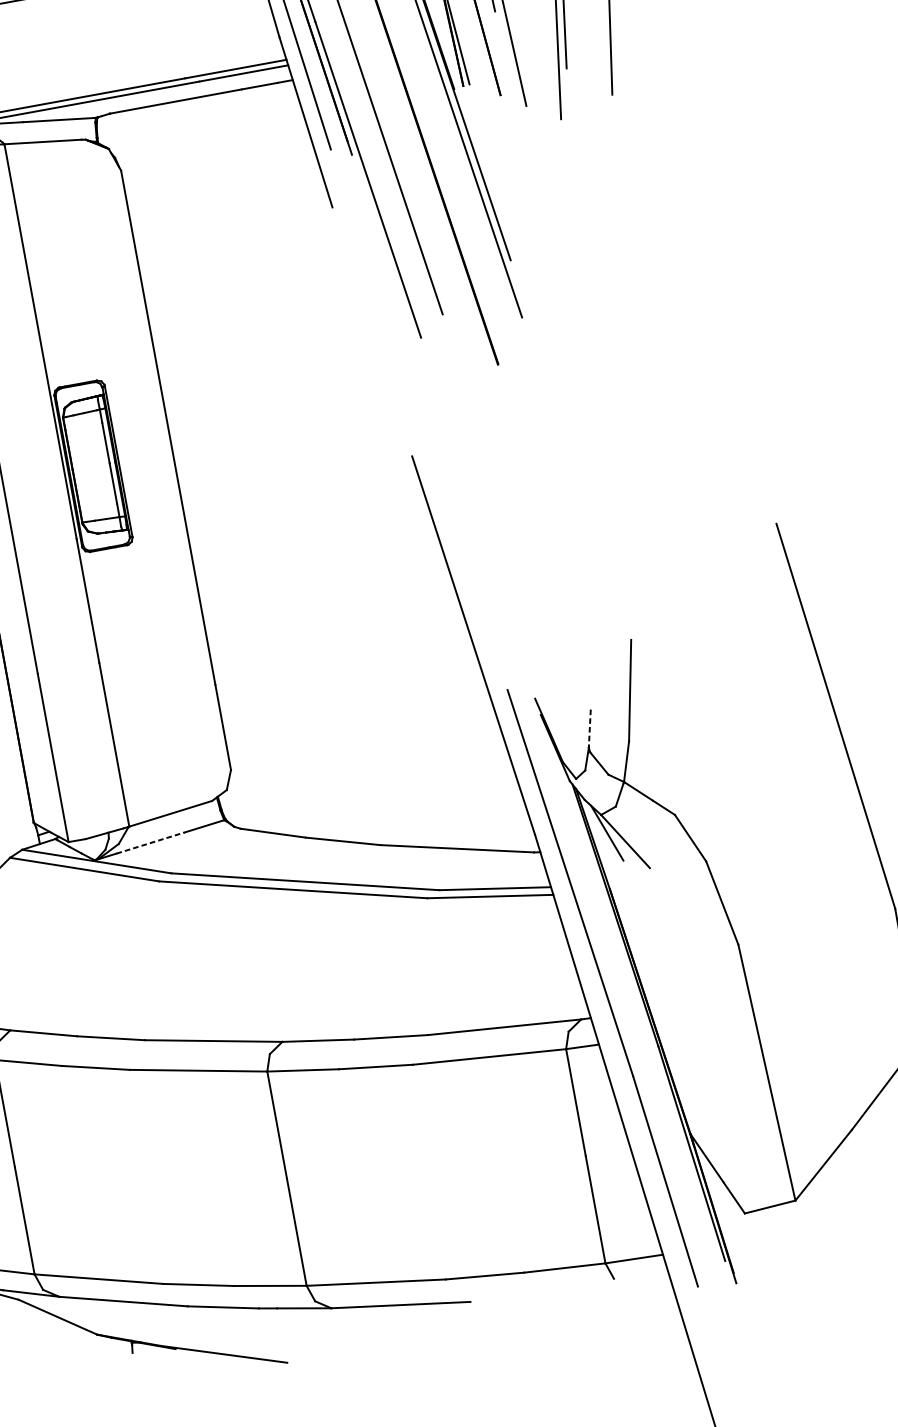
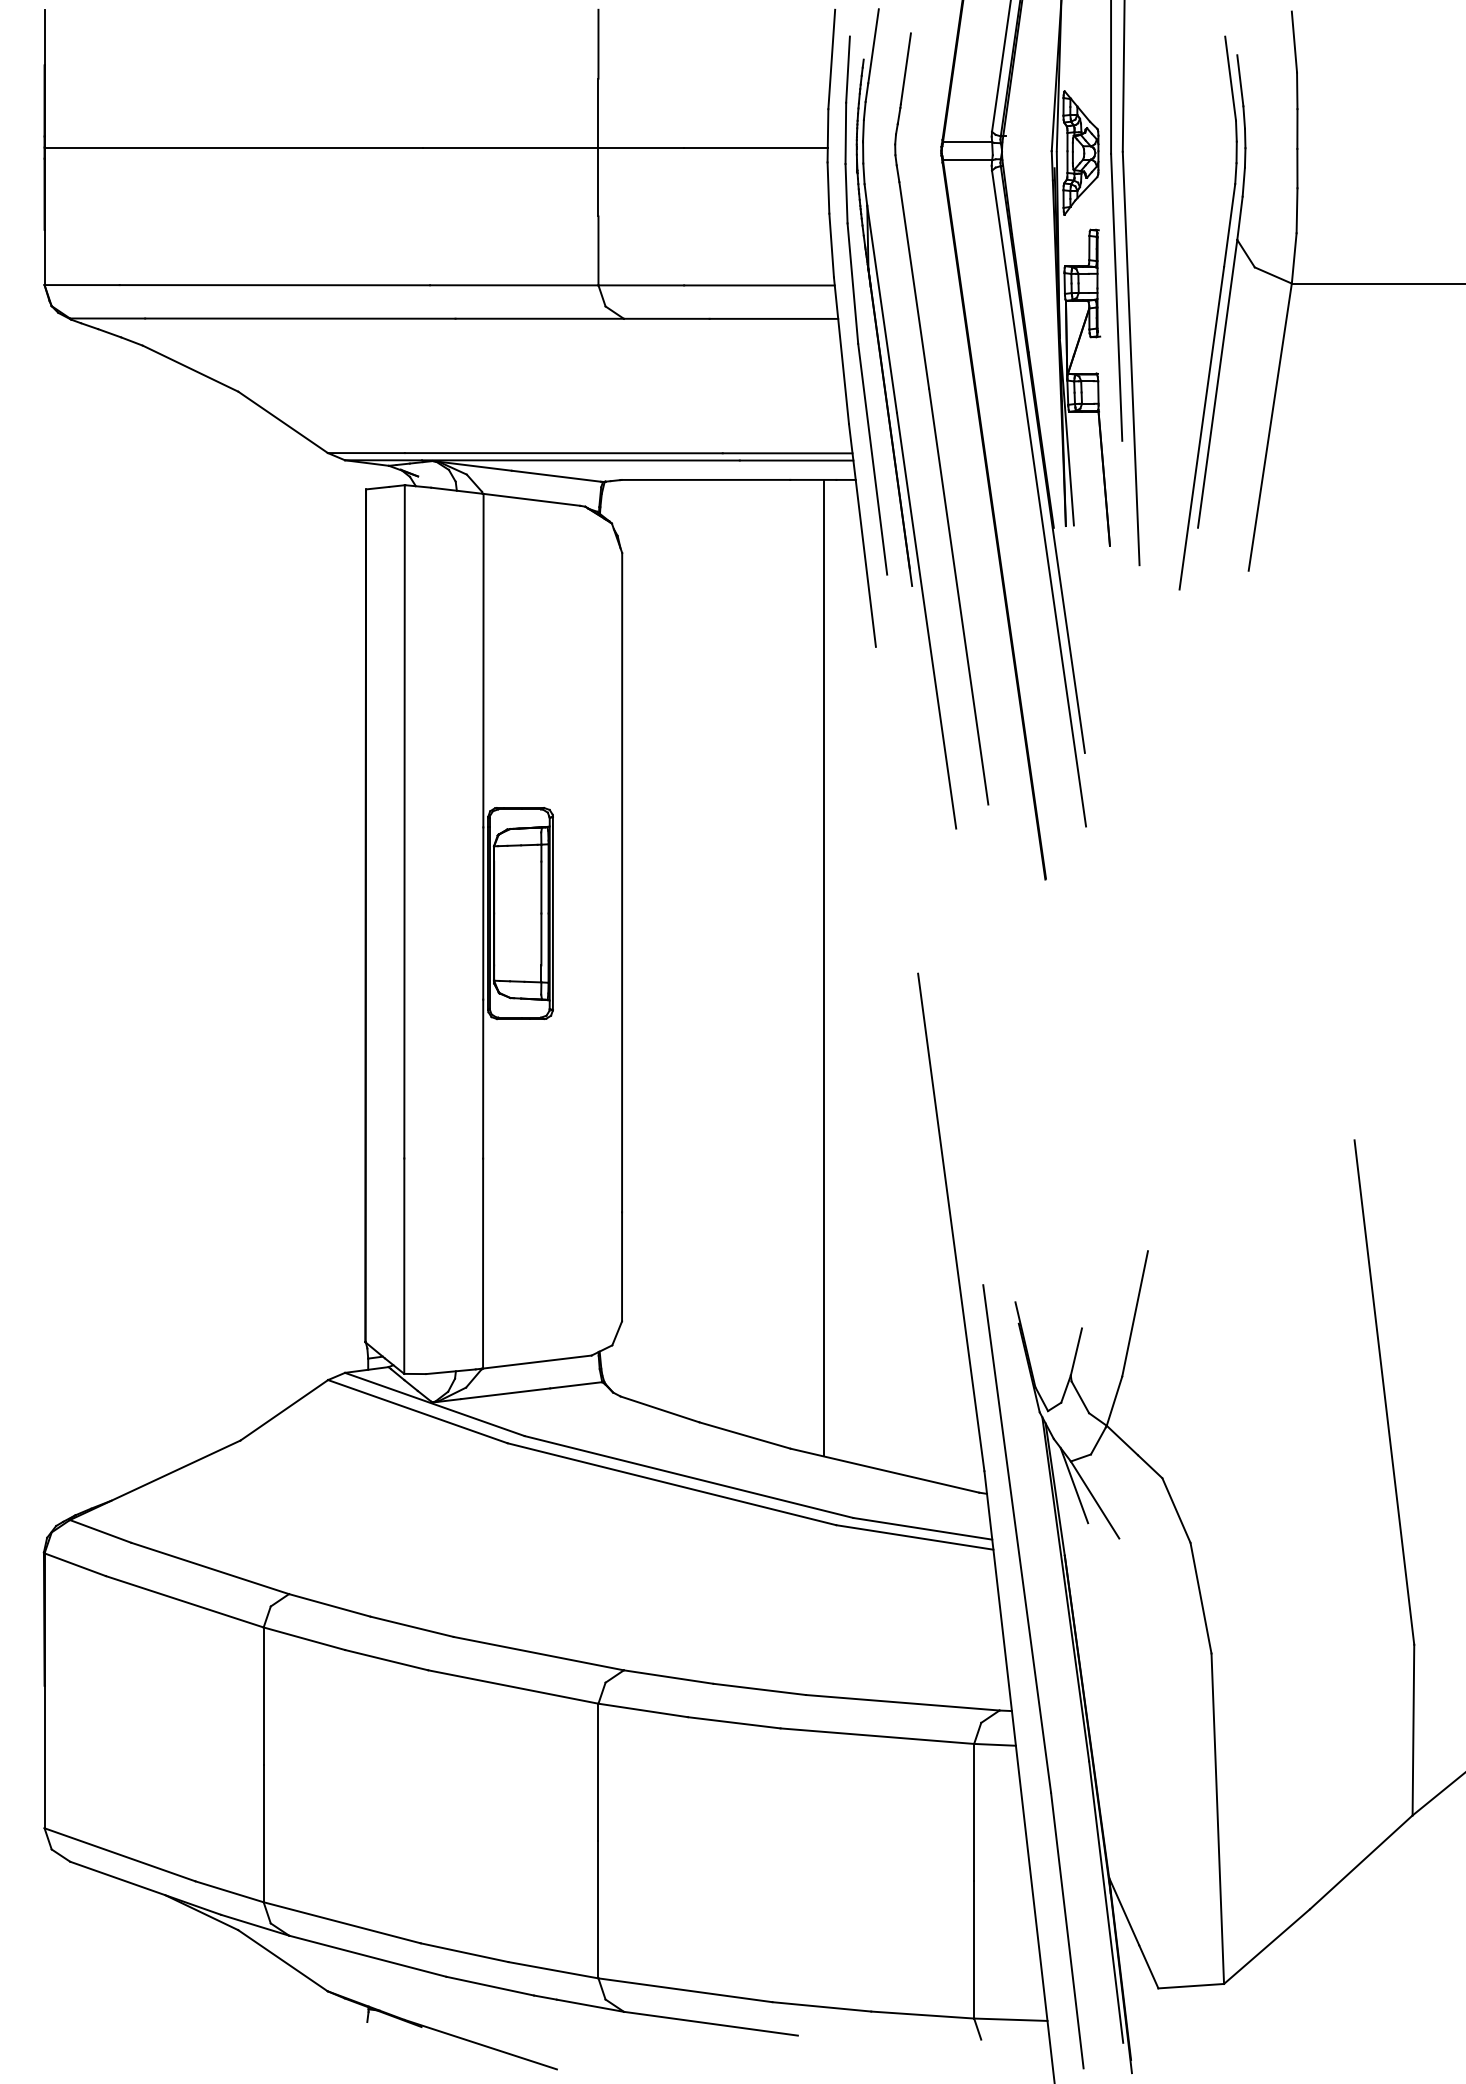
line: (337, 465) -> (823, 967), added
line: (589, 729) -> (1076, 1352), dashed -> solid
line: (150, 842) -> (505, 1393), dashed -> solid

